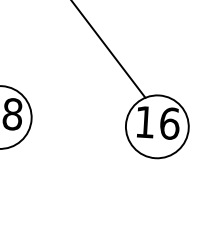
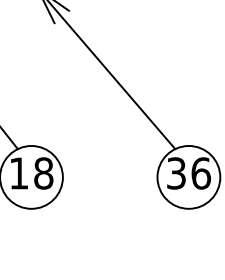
text: (145, 122) -> (176, 173), 16 -> 36

